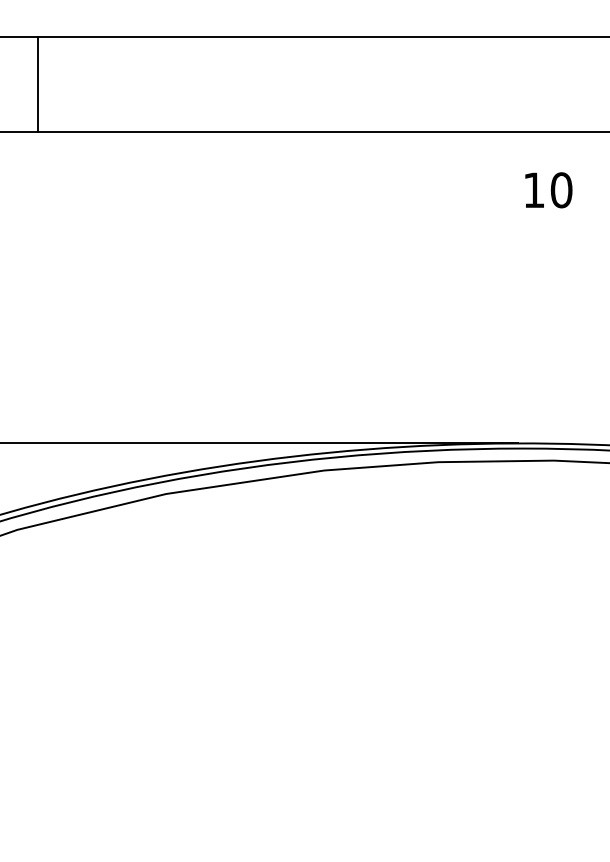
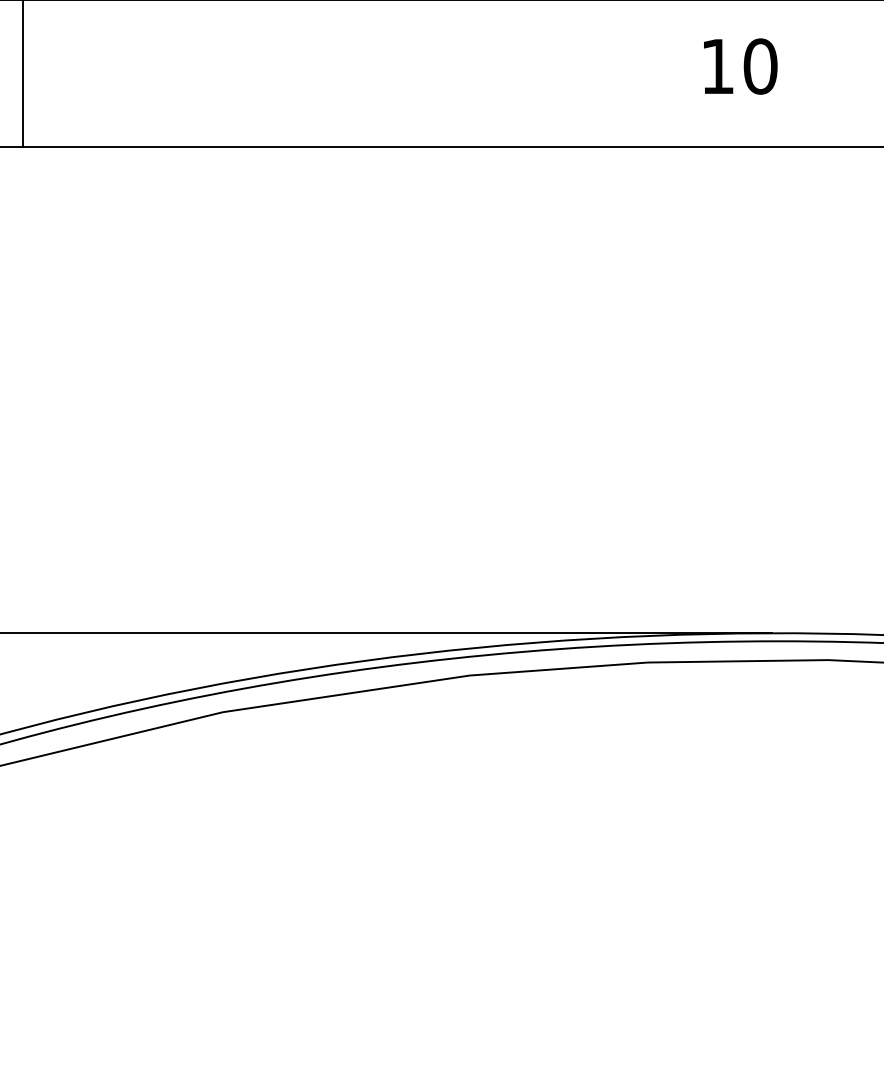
text: (548, 190) -> (740, 66), moved

